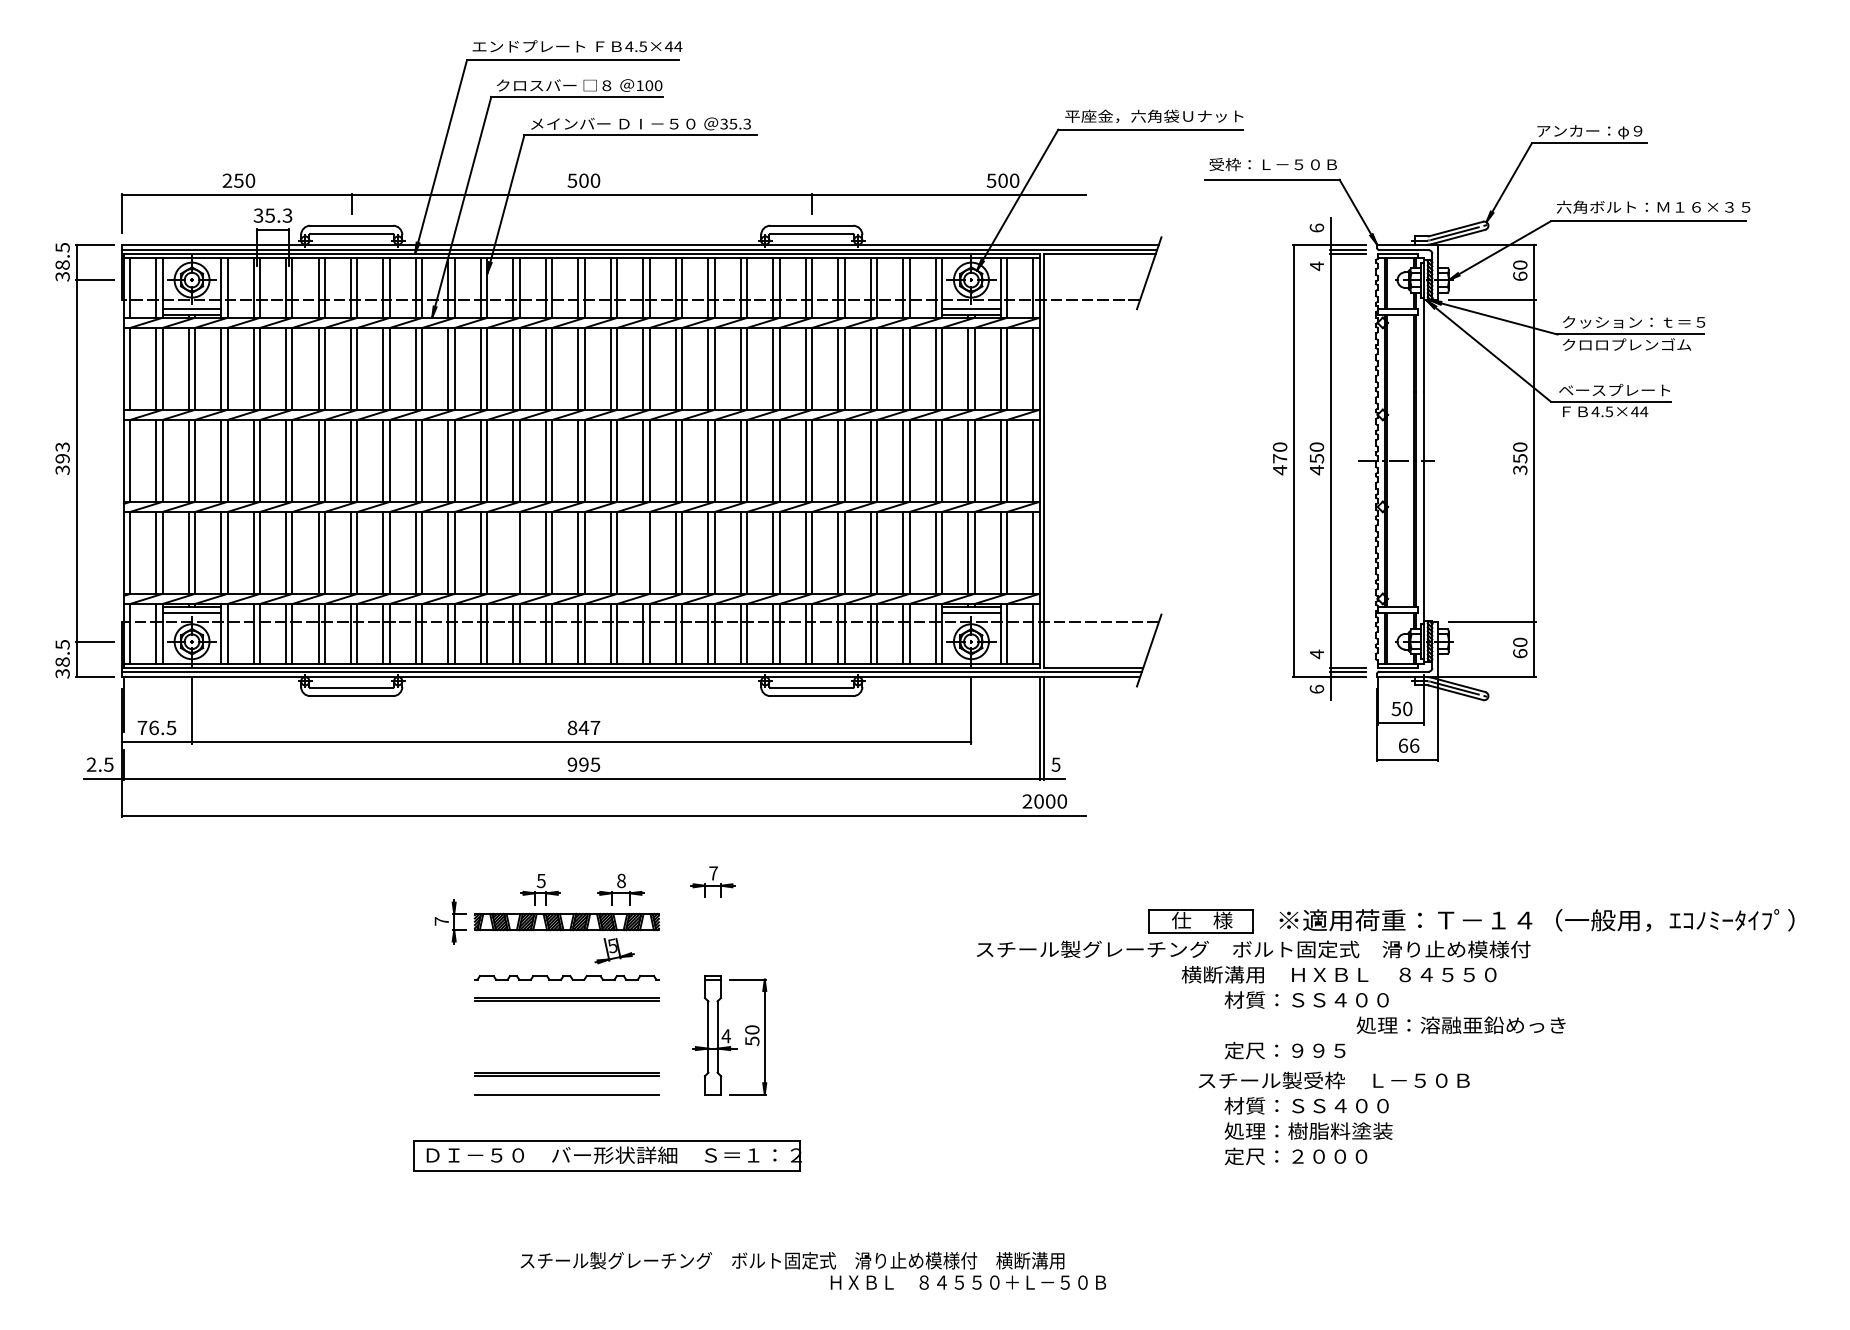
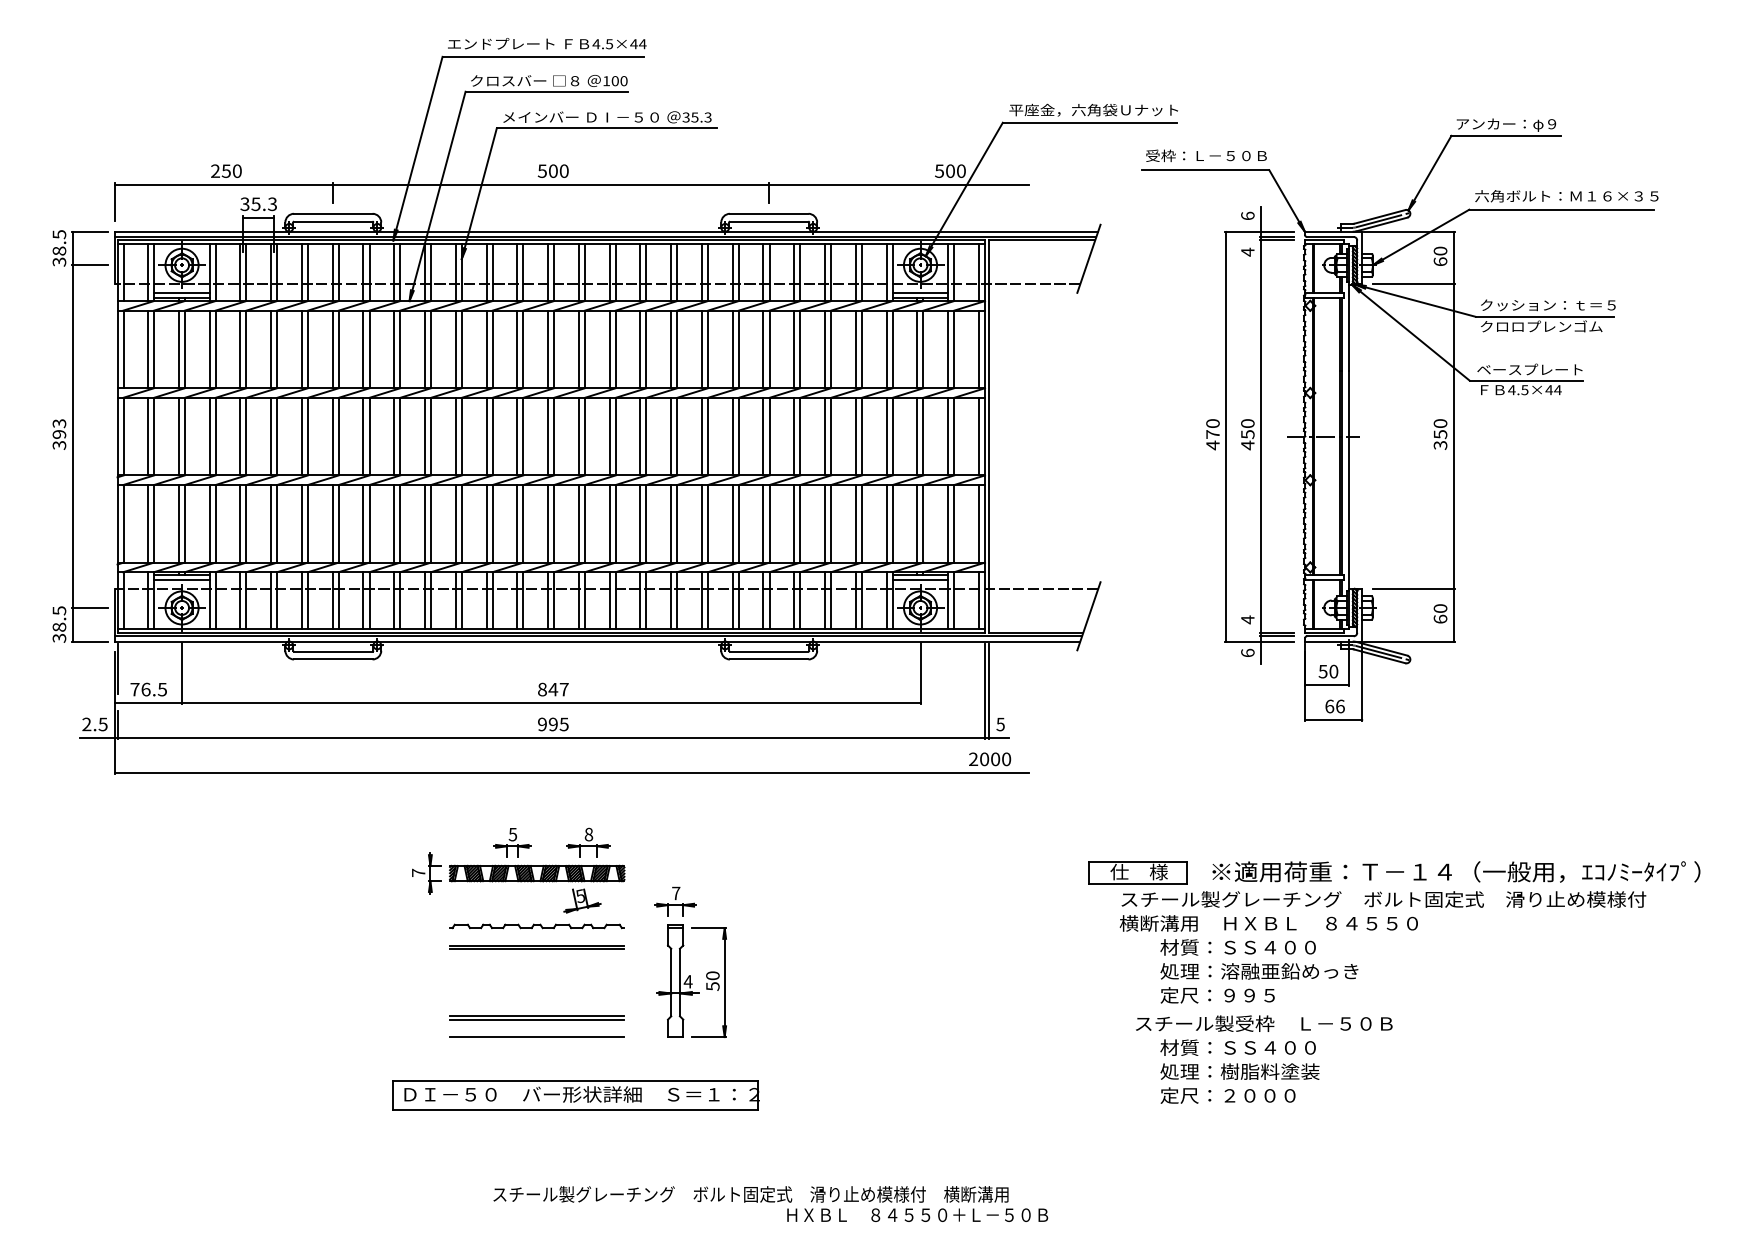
line: (513, 552) -> (486, 523), added
line: (643, 552) -> (609, 523), added
part: (712, 881) -> (675, 901), moved
text: (1253, 949) -> (1383, 899), moved
text: (1461, 1025) -> (1259, 971), moved

